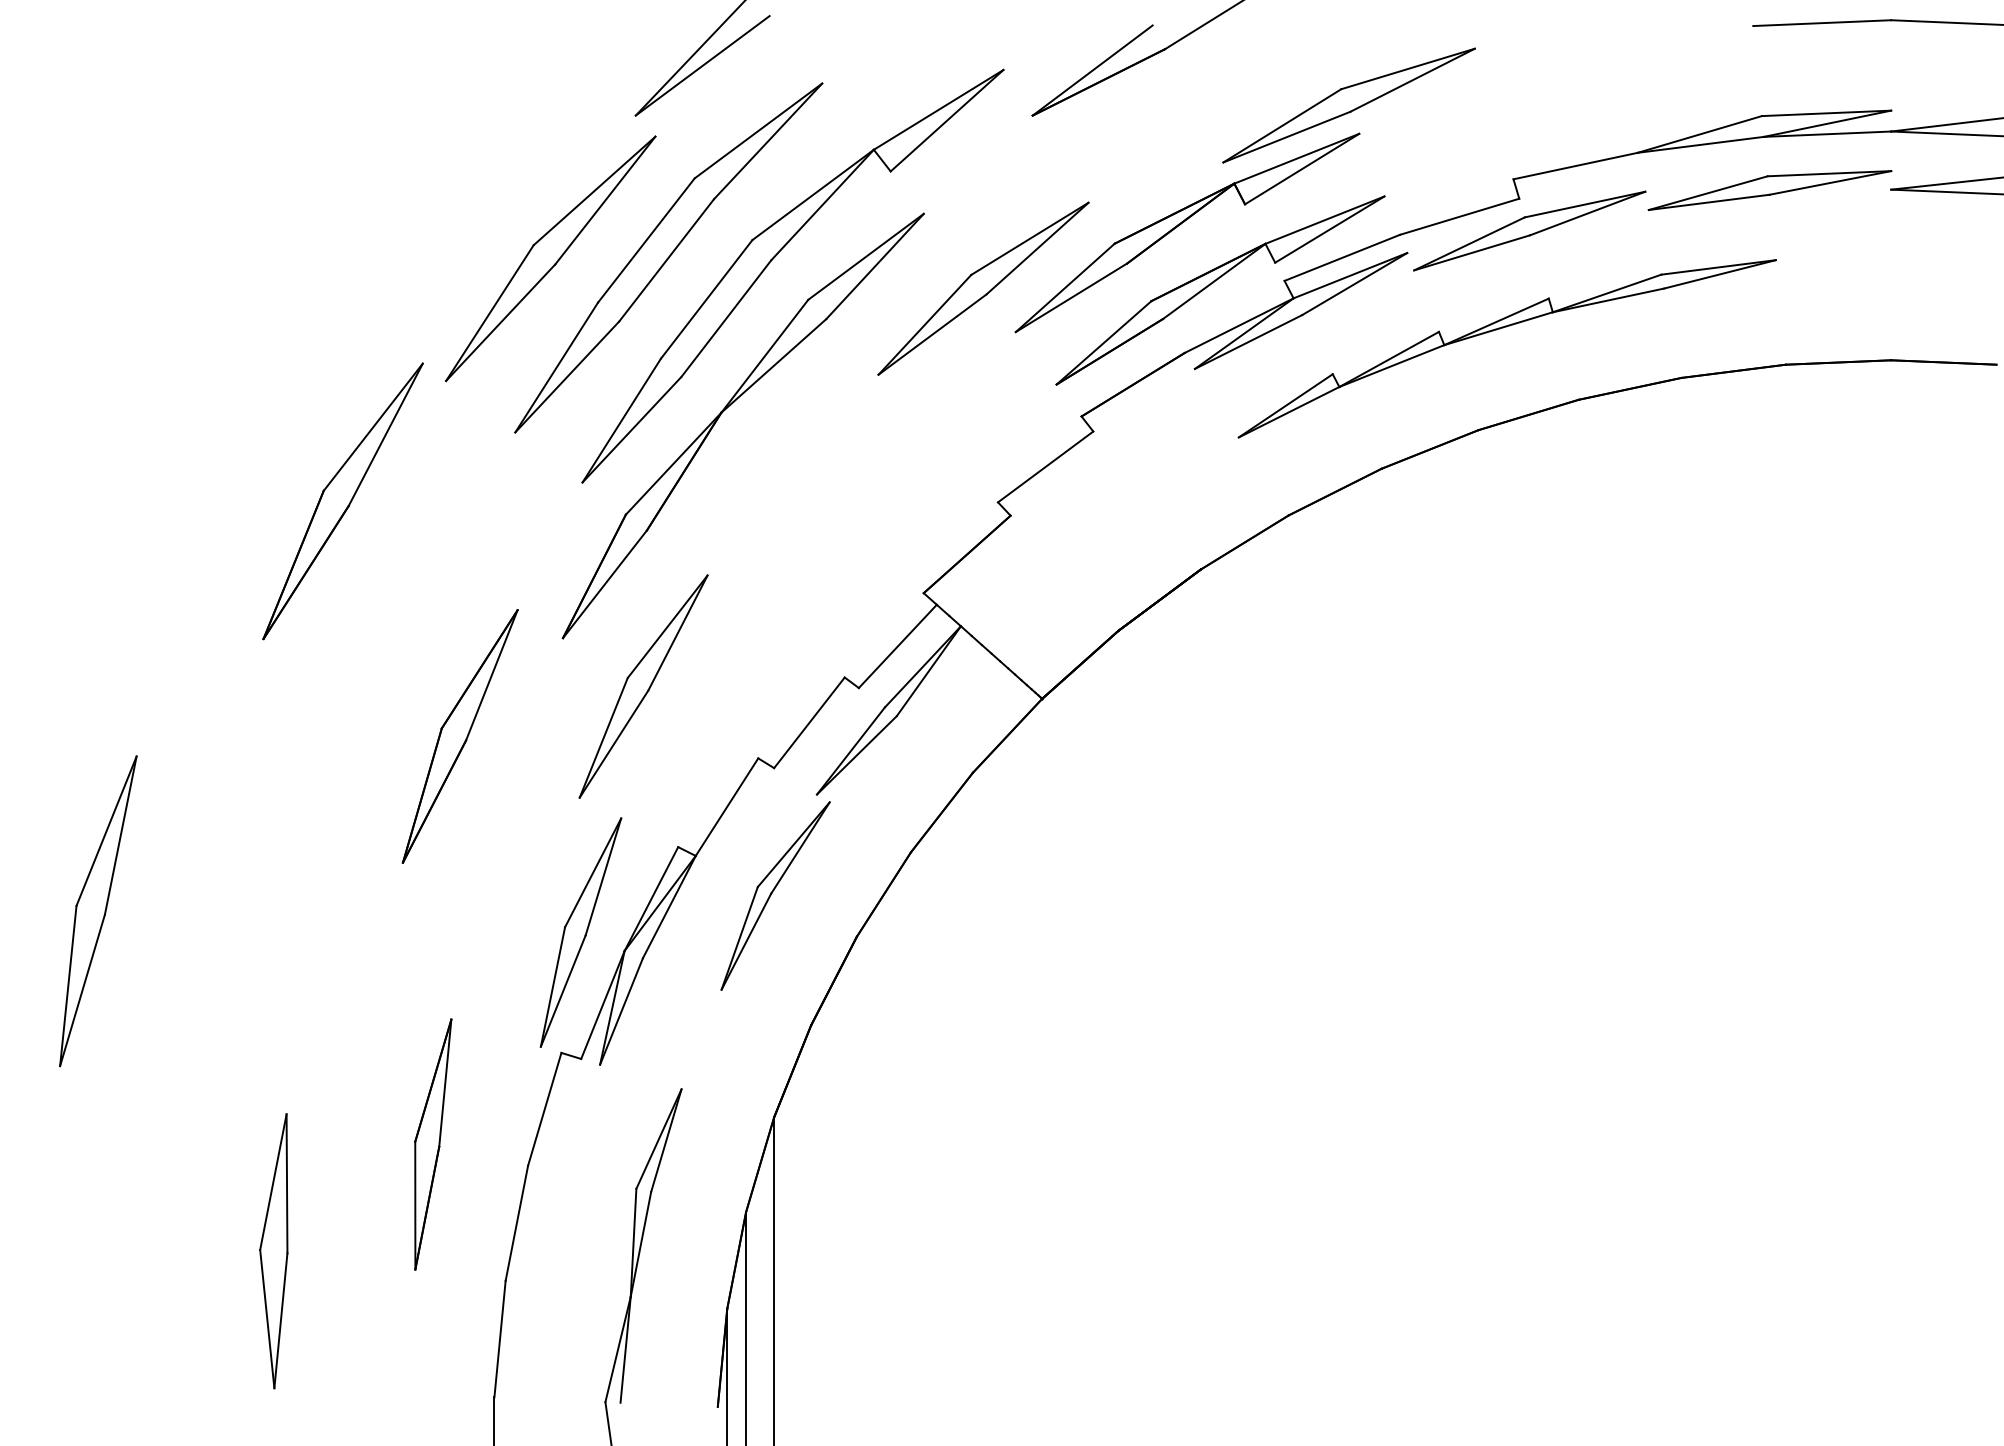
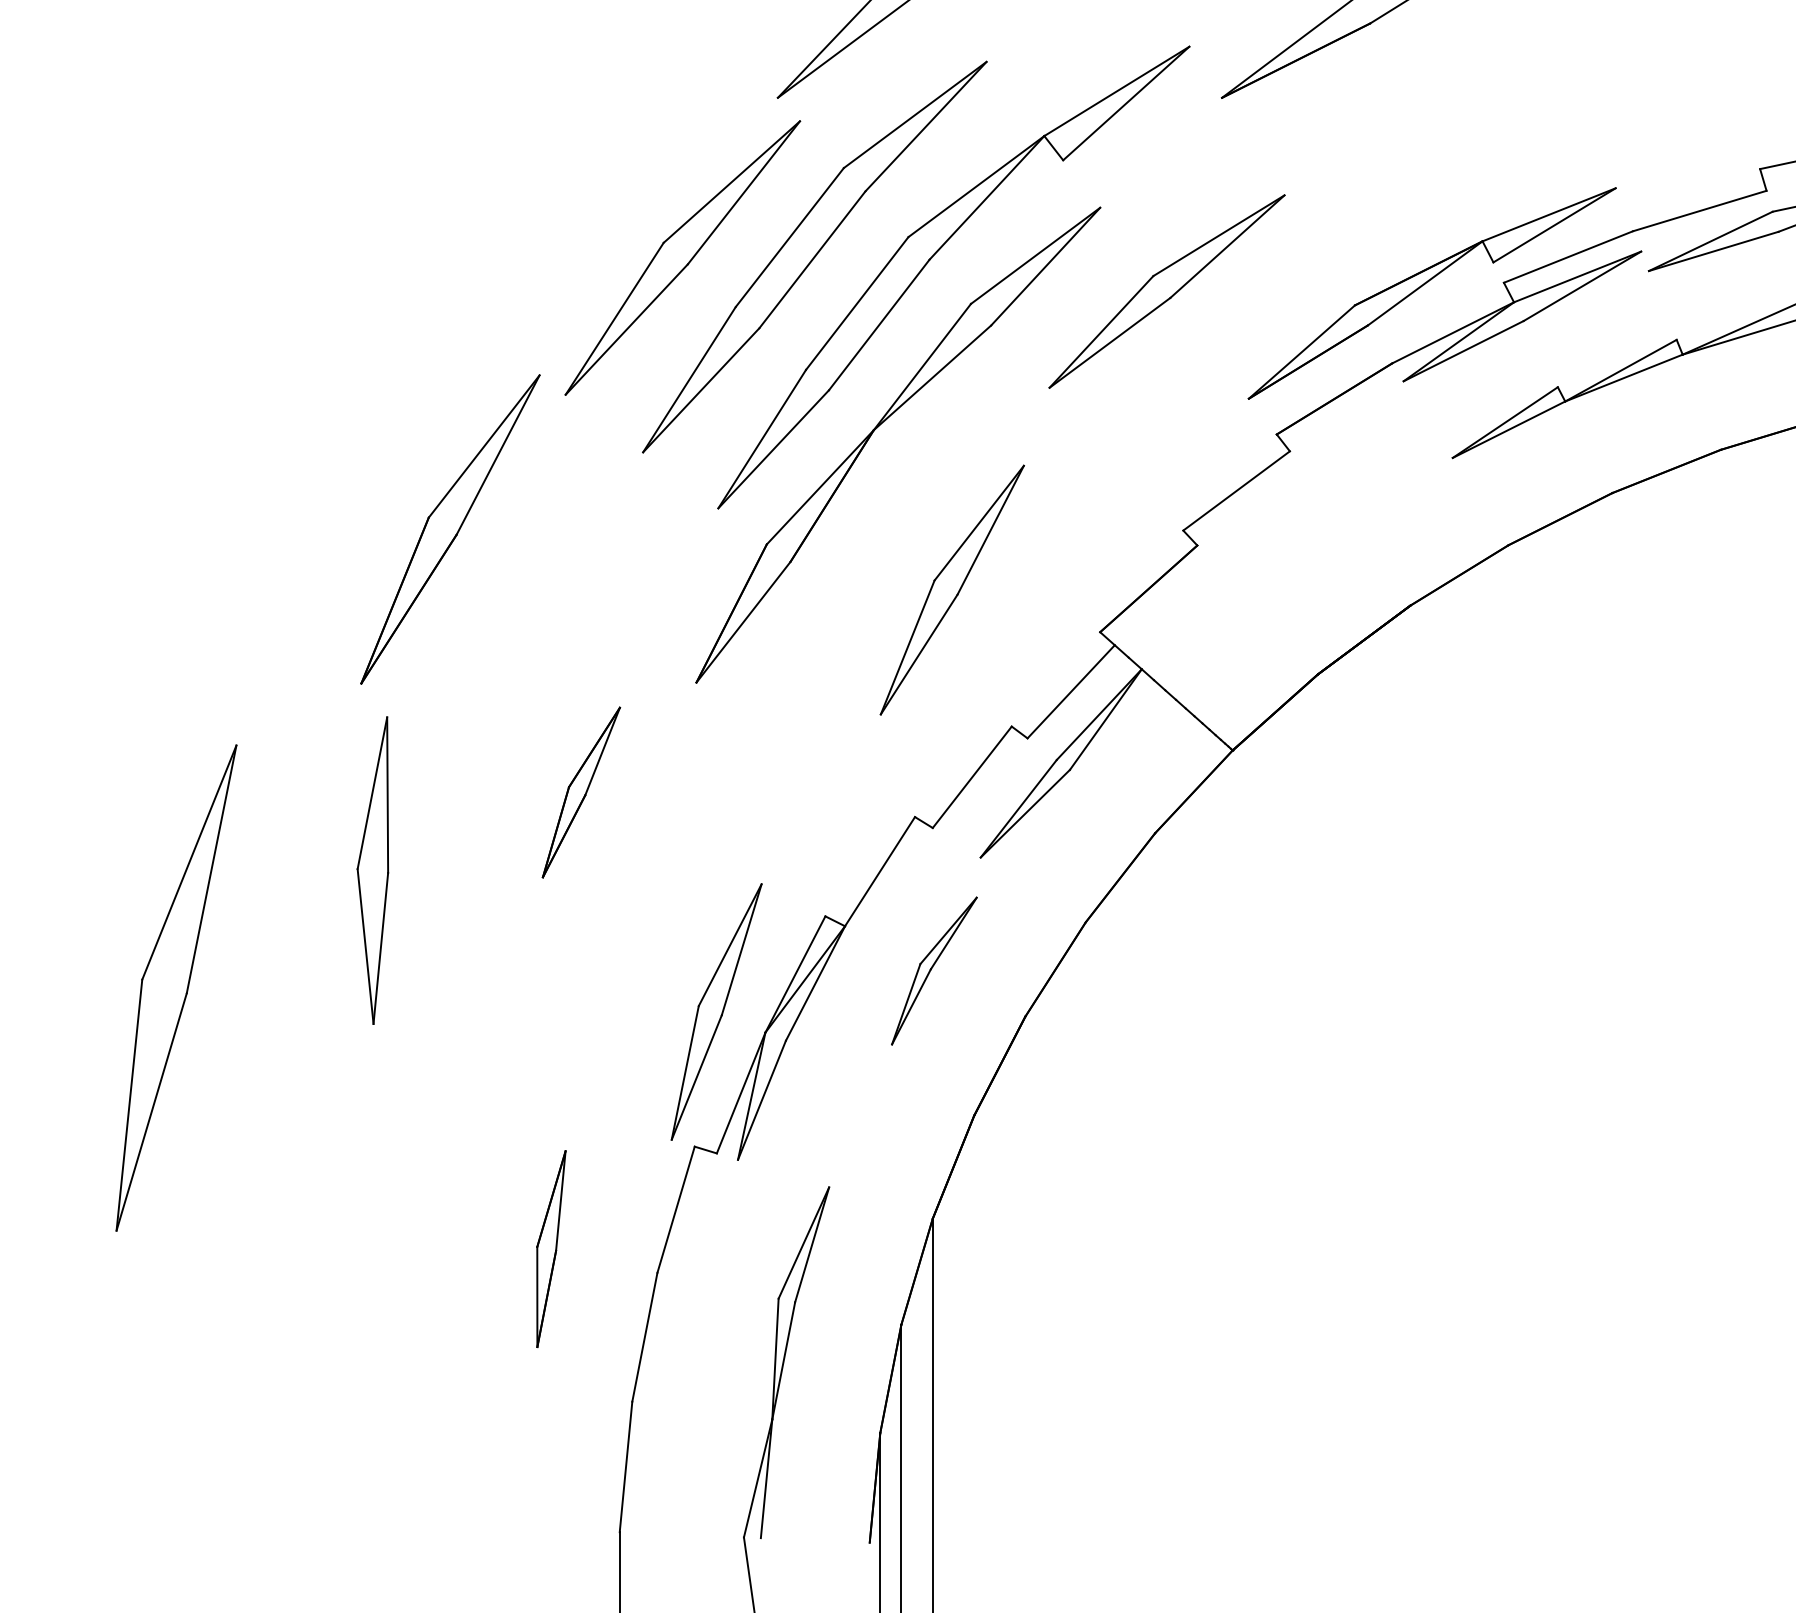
part: (1244, 190) -> (1459, 181), removed
part: (643, 686) -> (952, 590), moved
part: (459, 736) -> (580, 792), size x0.6
part: (775, 895) -> (934, 970), size x0.7
part: (98, 911) -> (176, 988), size x1.4
part: (433, 1144) -> (551, 1249), size x0.7
part: (273, 1251) -> (372, 870), moved

